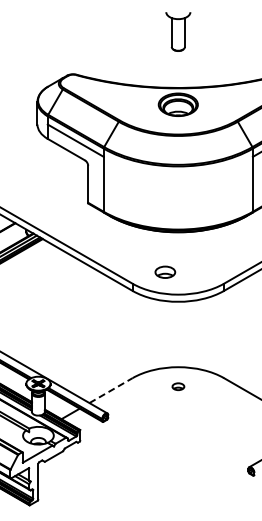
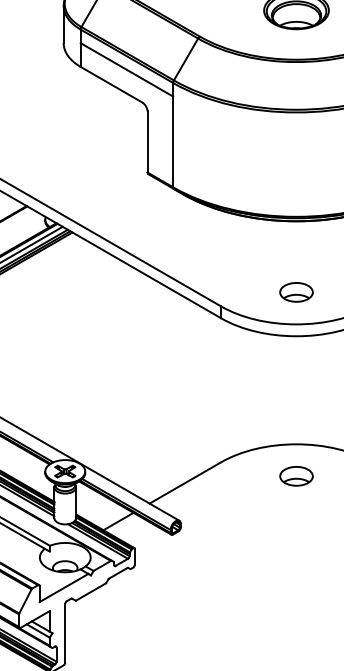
part: (165, 271) -> (296, 291), moved
part: (178, 386) -> (296, 476), size x1.67
line: (111, 390) -> (186, 482), dashed -> solid

